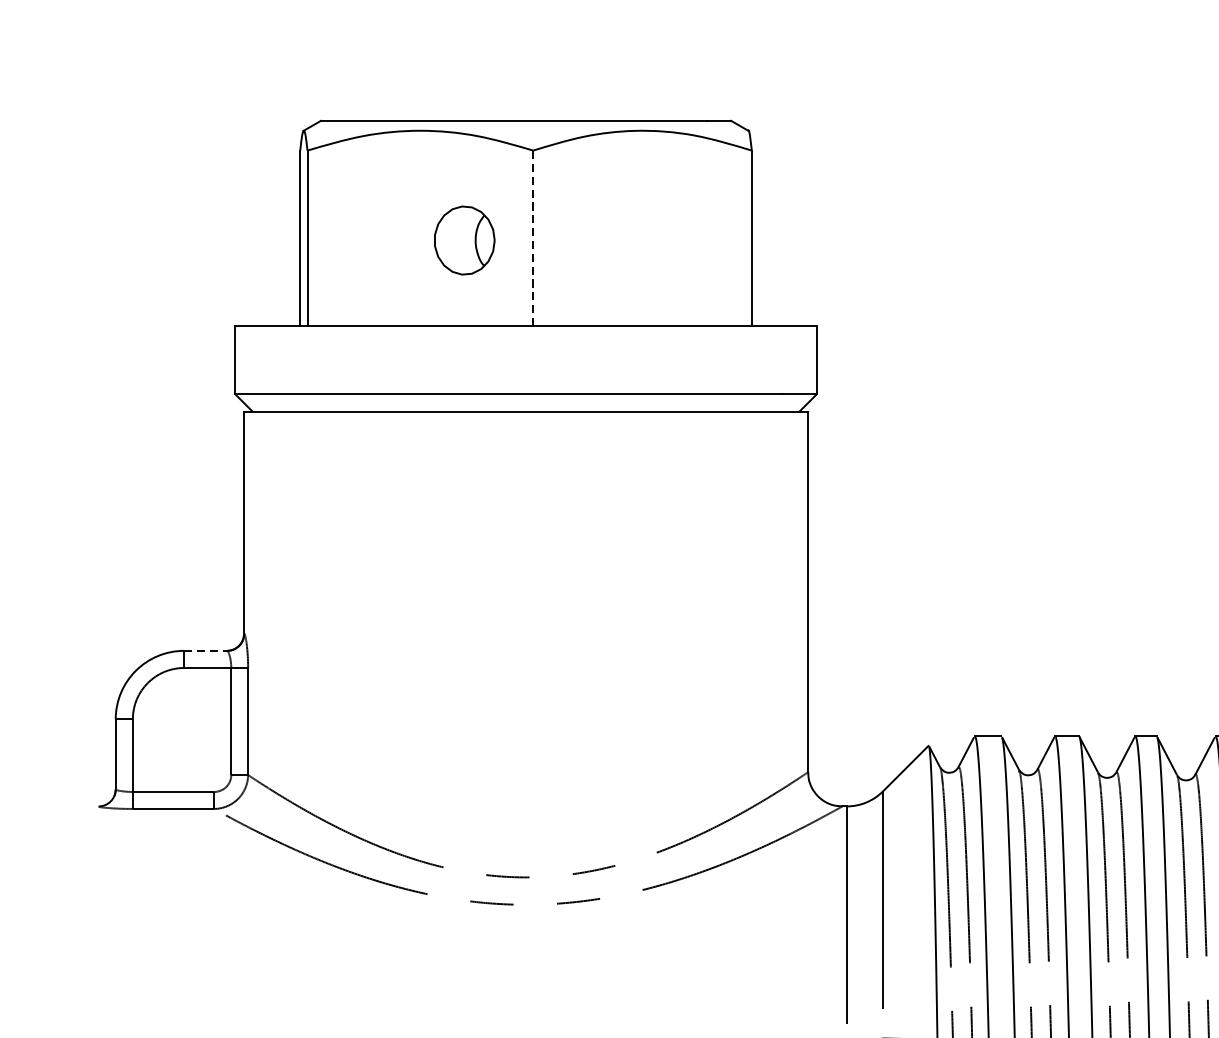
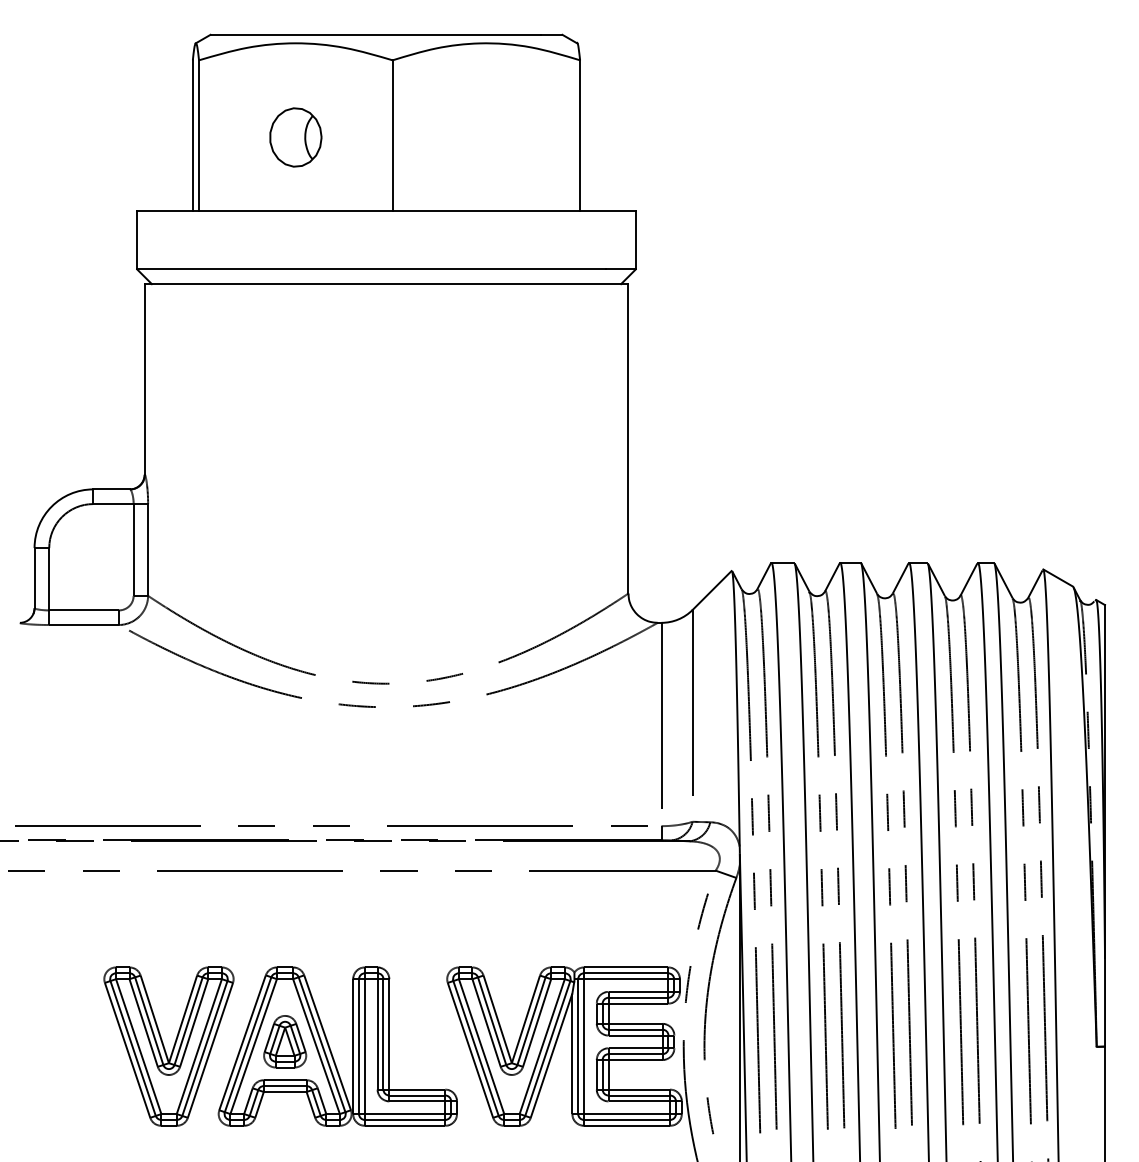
line: (533, 238) -> (392, 135), dashed -> solid
part: (464, 240) -> (295, 137), moved
line: (205, 650) -> (111, 489), dashed -> solid

